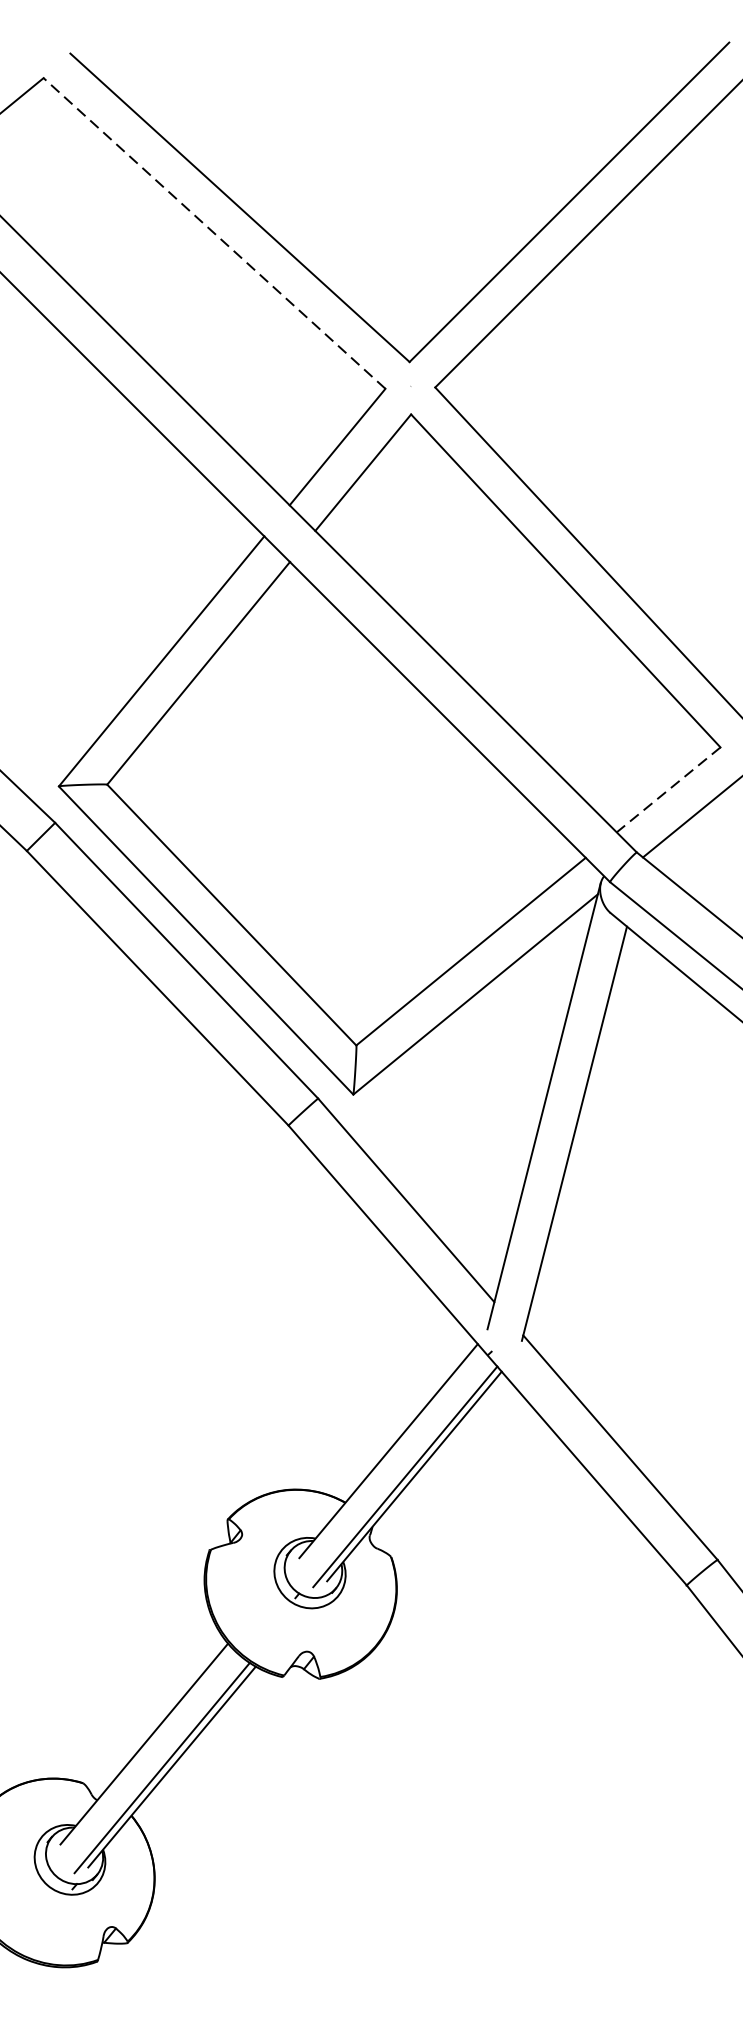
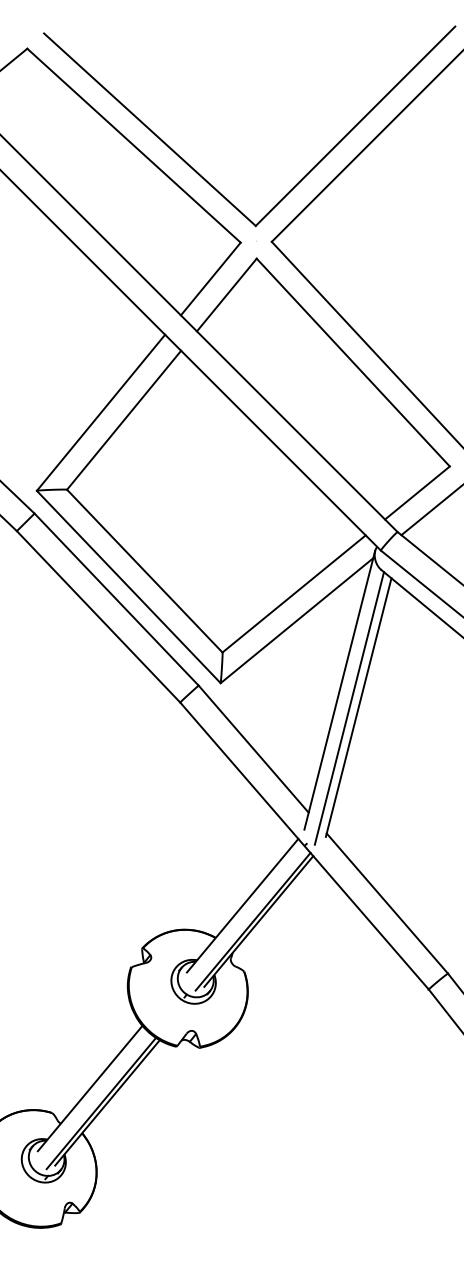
line: (213, 233) -> (133, 145), dashed -> solid
line: (668, 790) -> (417, 493), dashed -> solid
line: (559, 1135) -> (349, 708), added

